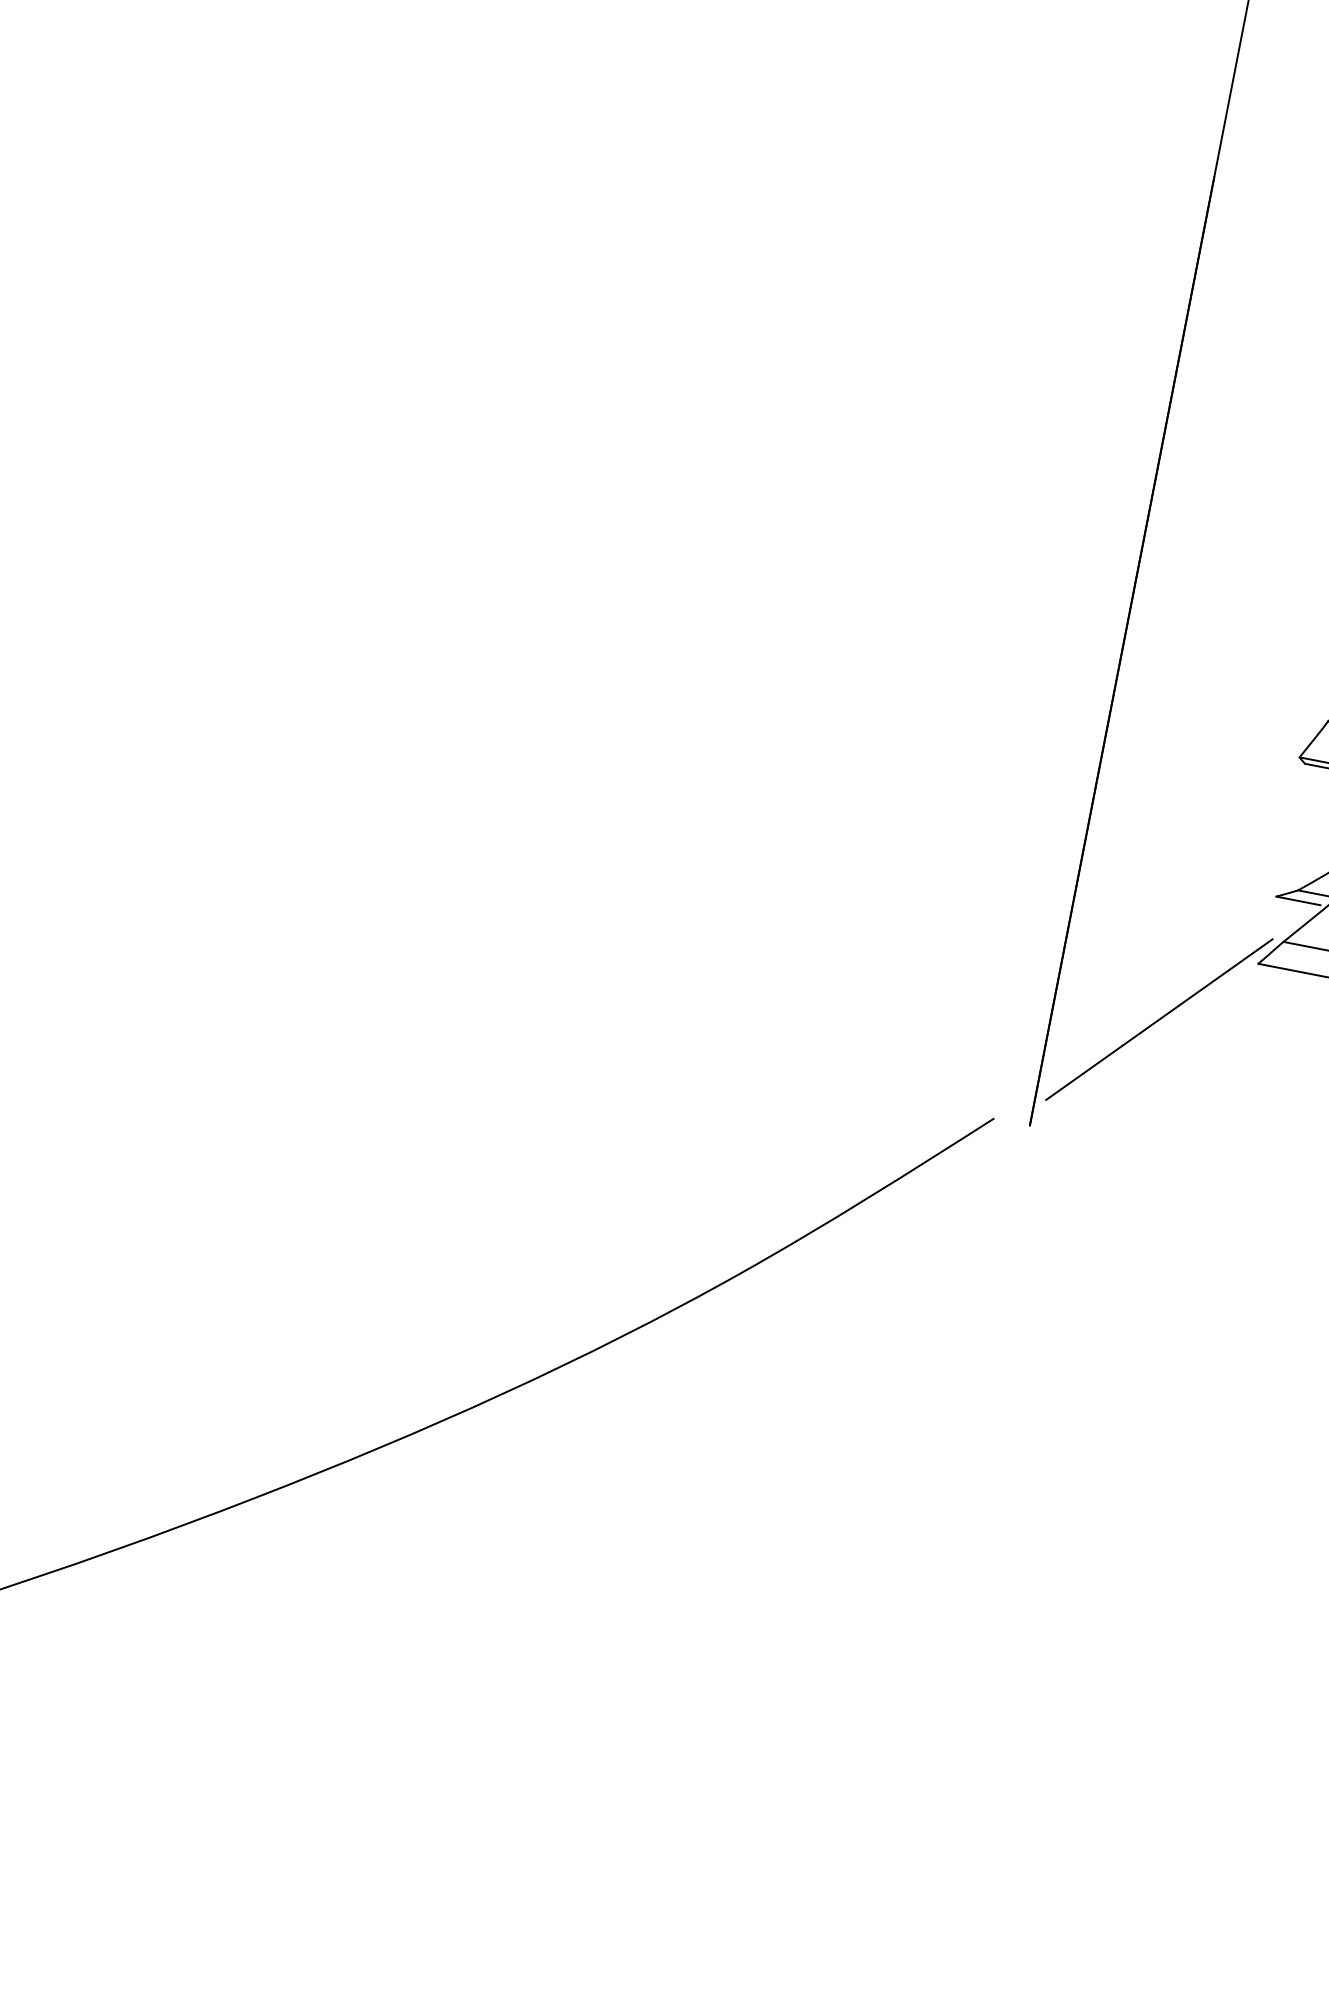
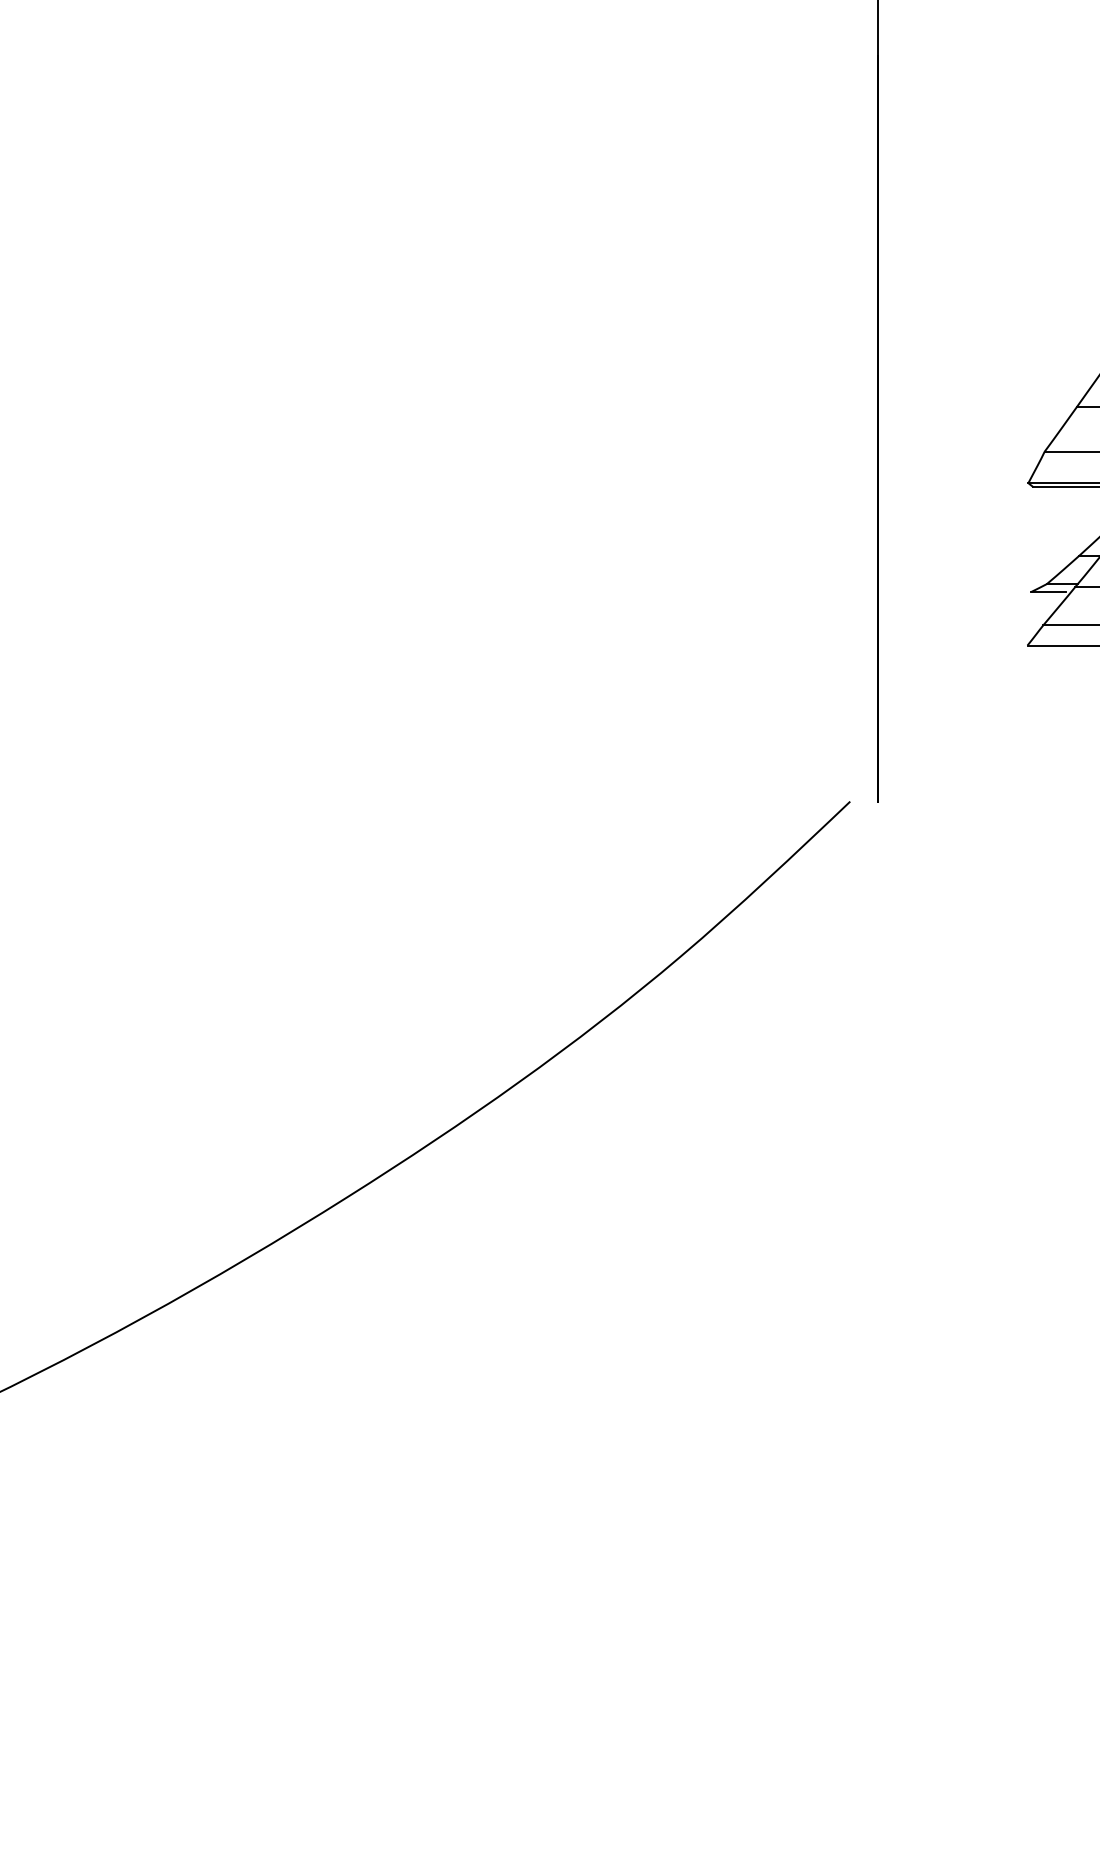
line: (1159, 1018) -> (960, 701), removed

